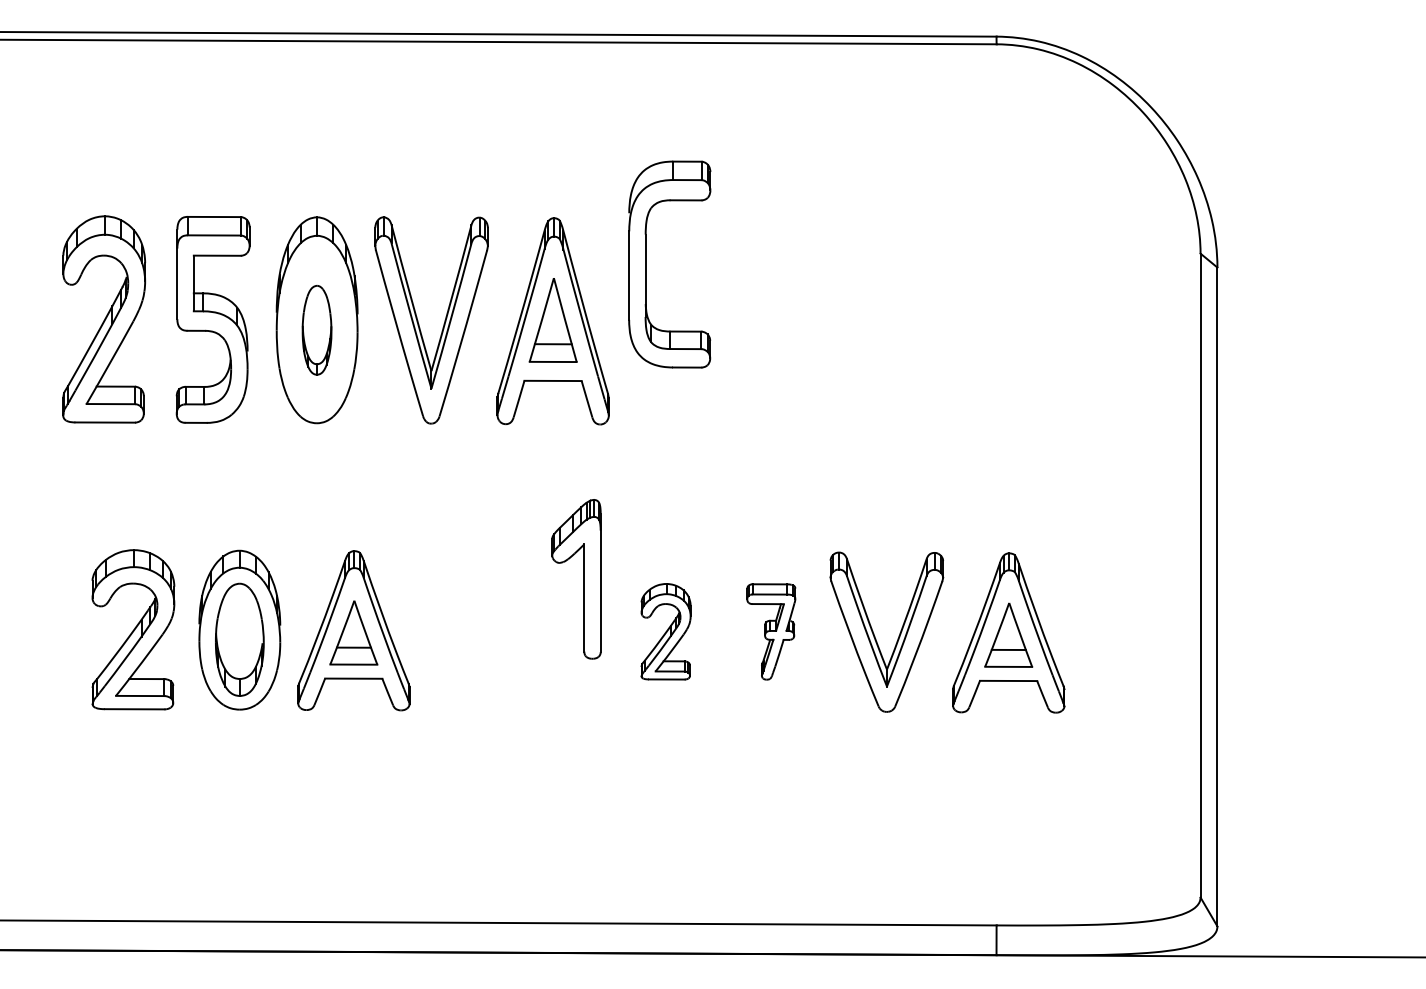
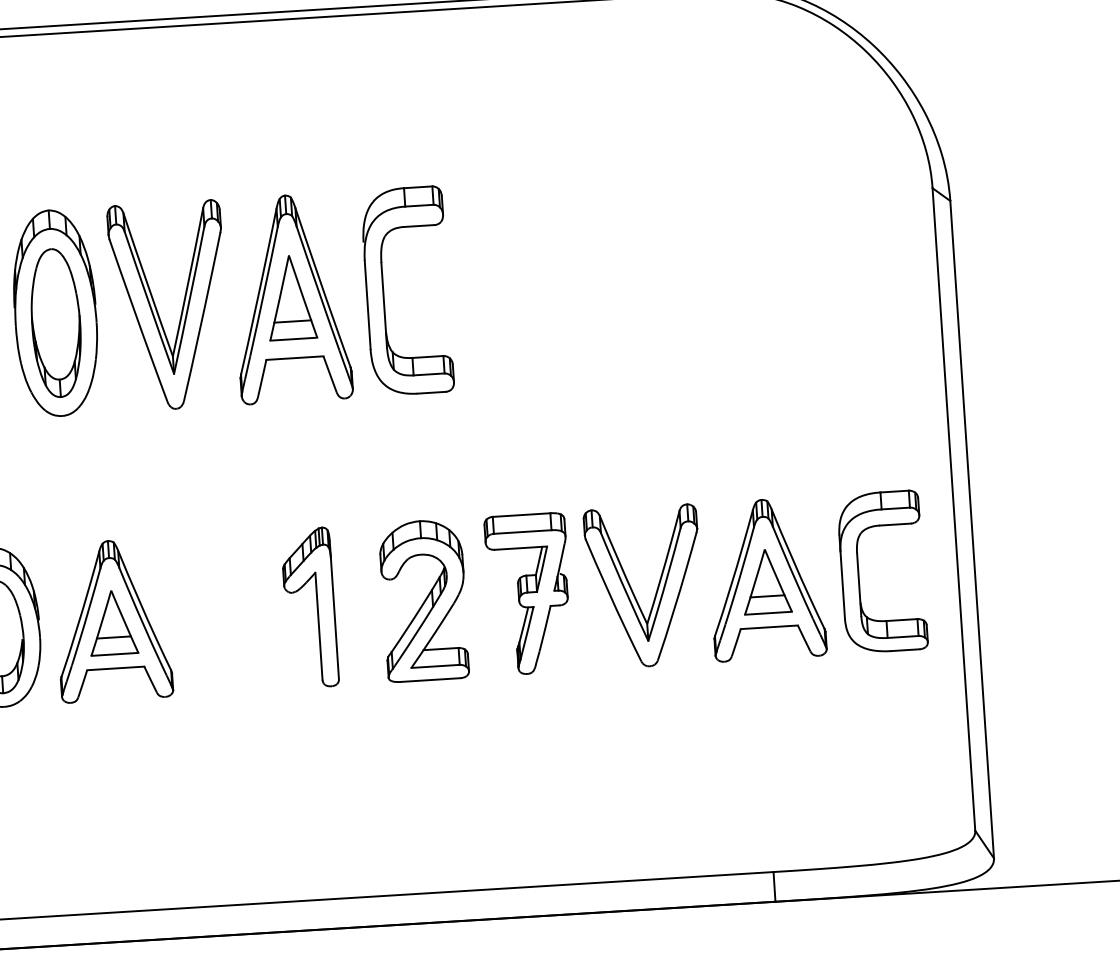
part: (646, 264) -> (384, 292), moved
part: (316, 330) -> (55, 323), size x1.67
part: (583, 579) -> (316, 607), moved
part: (665, 631) -> (423, 600), size x1.67
part: (771, 631) -> (529, 593), size x1.67
part: (1101, 632) -> (858, 572), added

